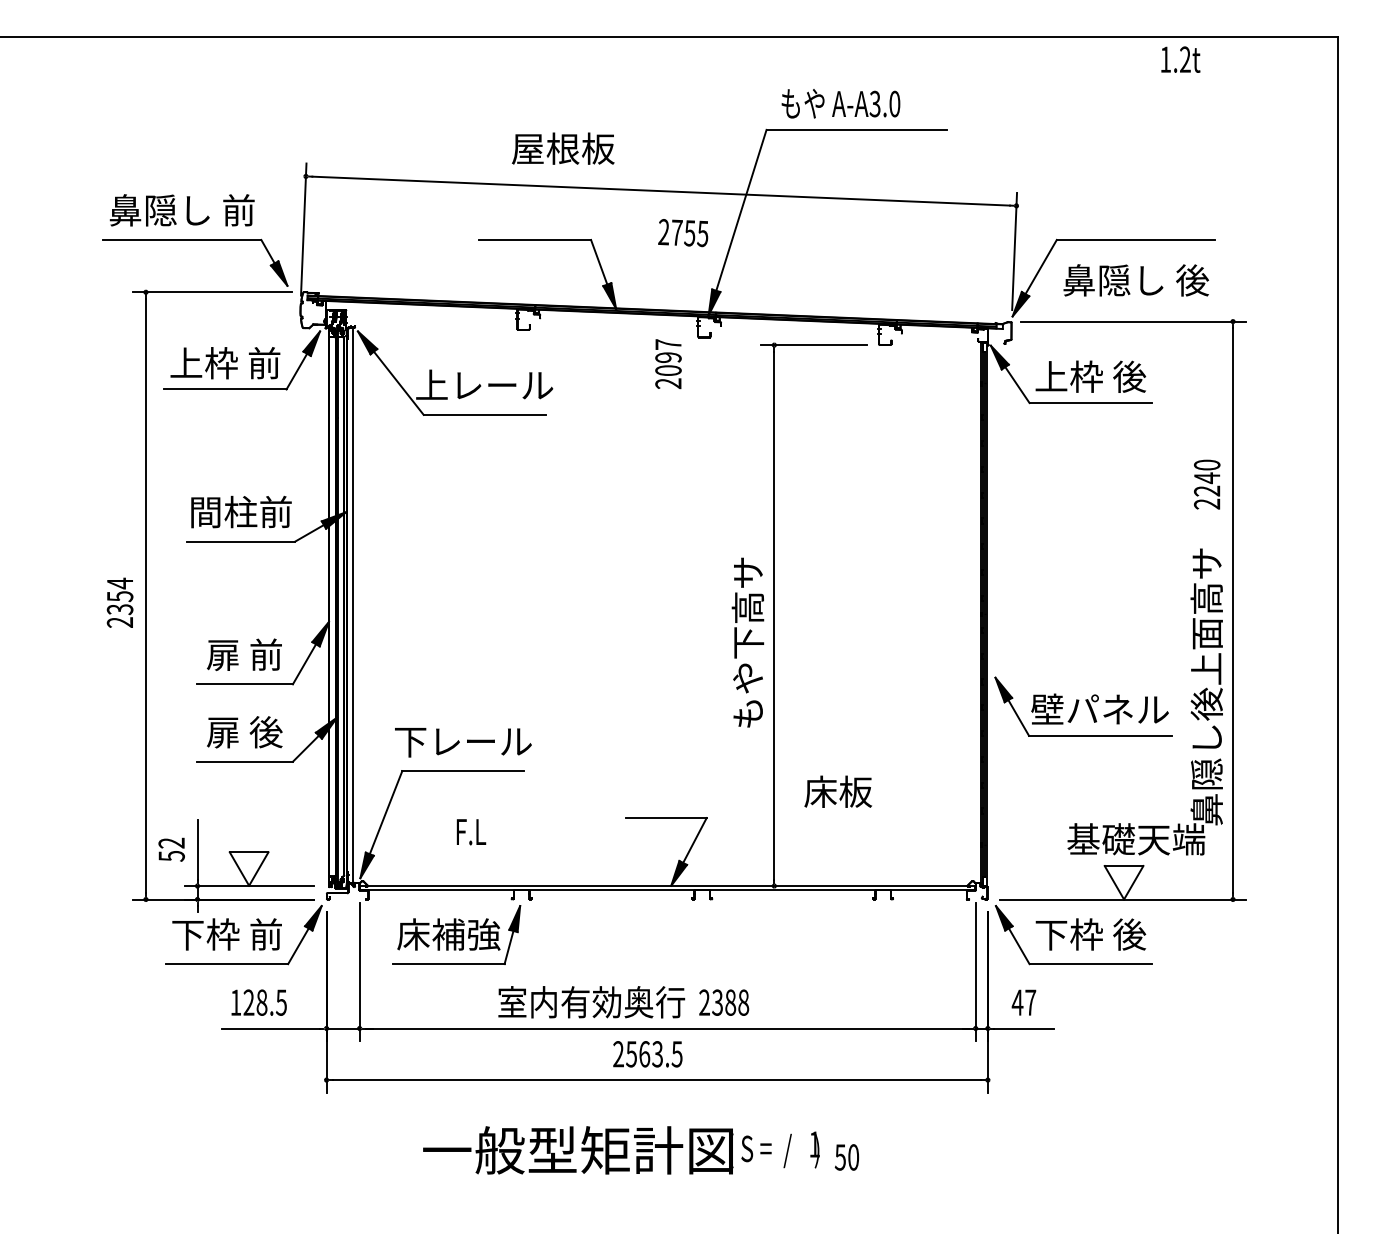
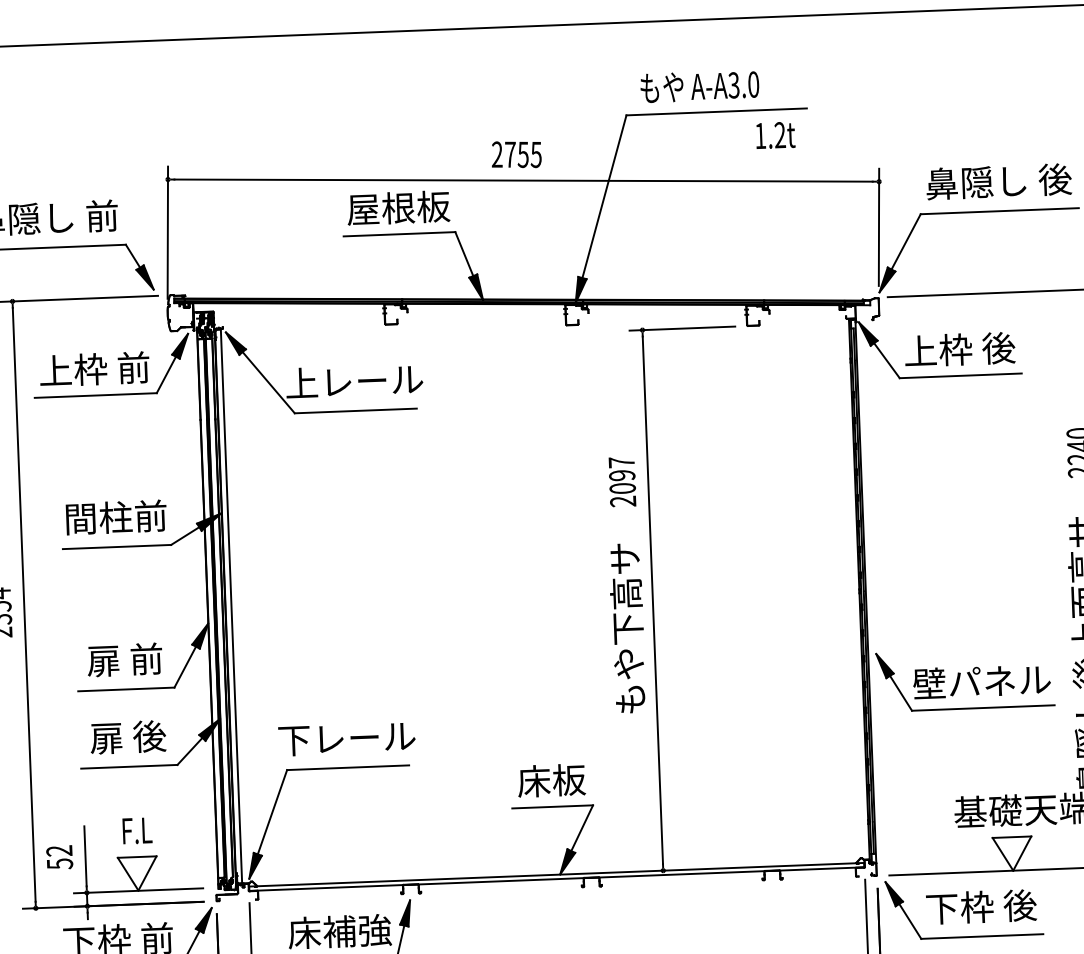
text: (1180, 59) -> (775, 135), moved
text: (563, 148) -> (398, 207), moved
text: (683, 233) -> (516, 155), moved
text: (1135, 280) -> (998, 181), moved
text: (668, 364) -> (622, 482), moved
text: (837, 791) -> (550, 780), moved
text: (471, 832) -> (137, 831), moved

